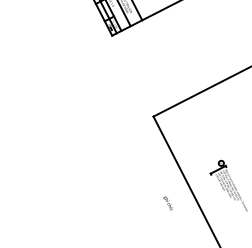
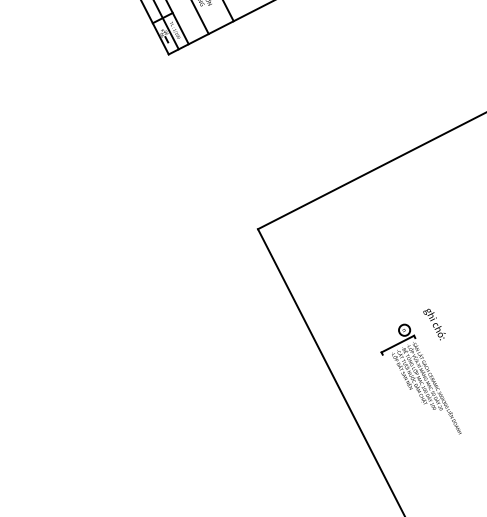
text: (168, 203) -> (435, 323), moved

